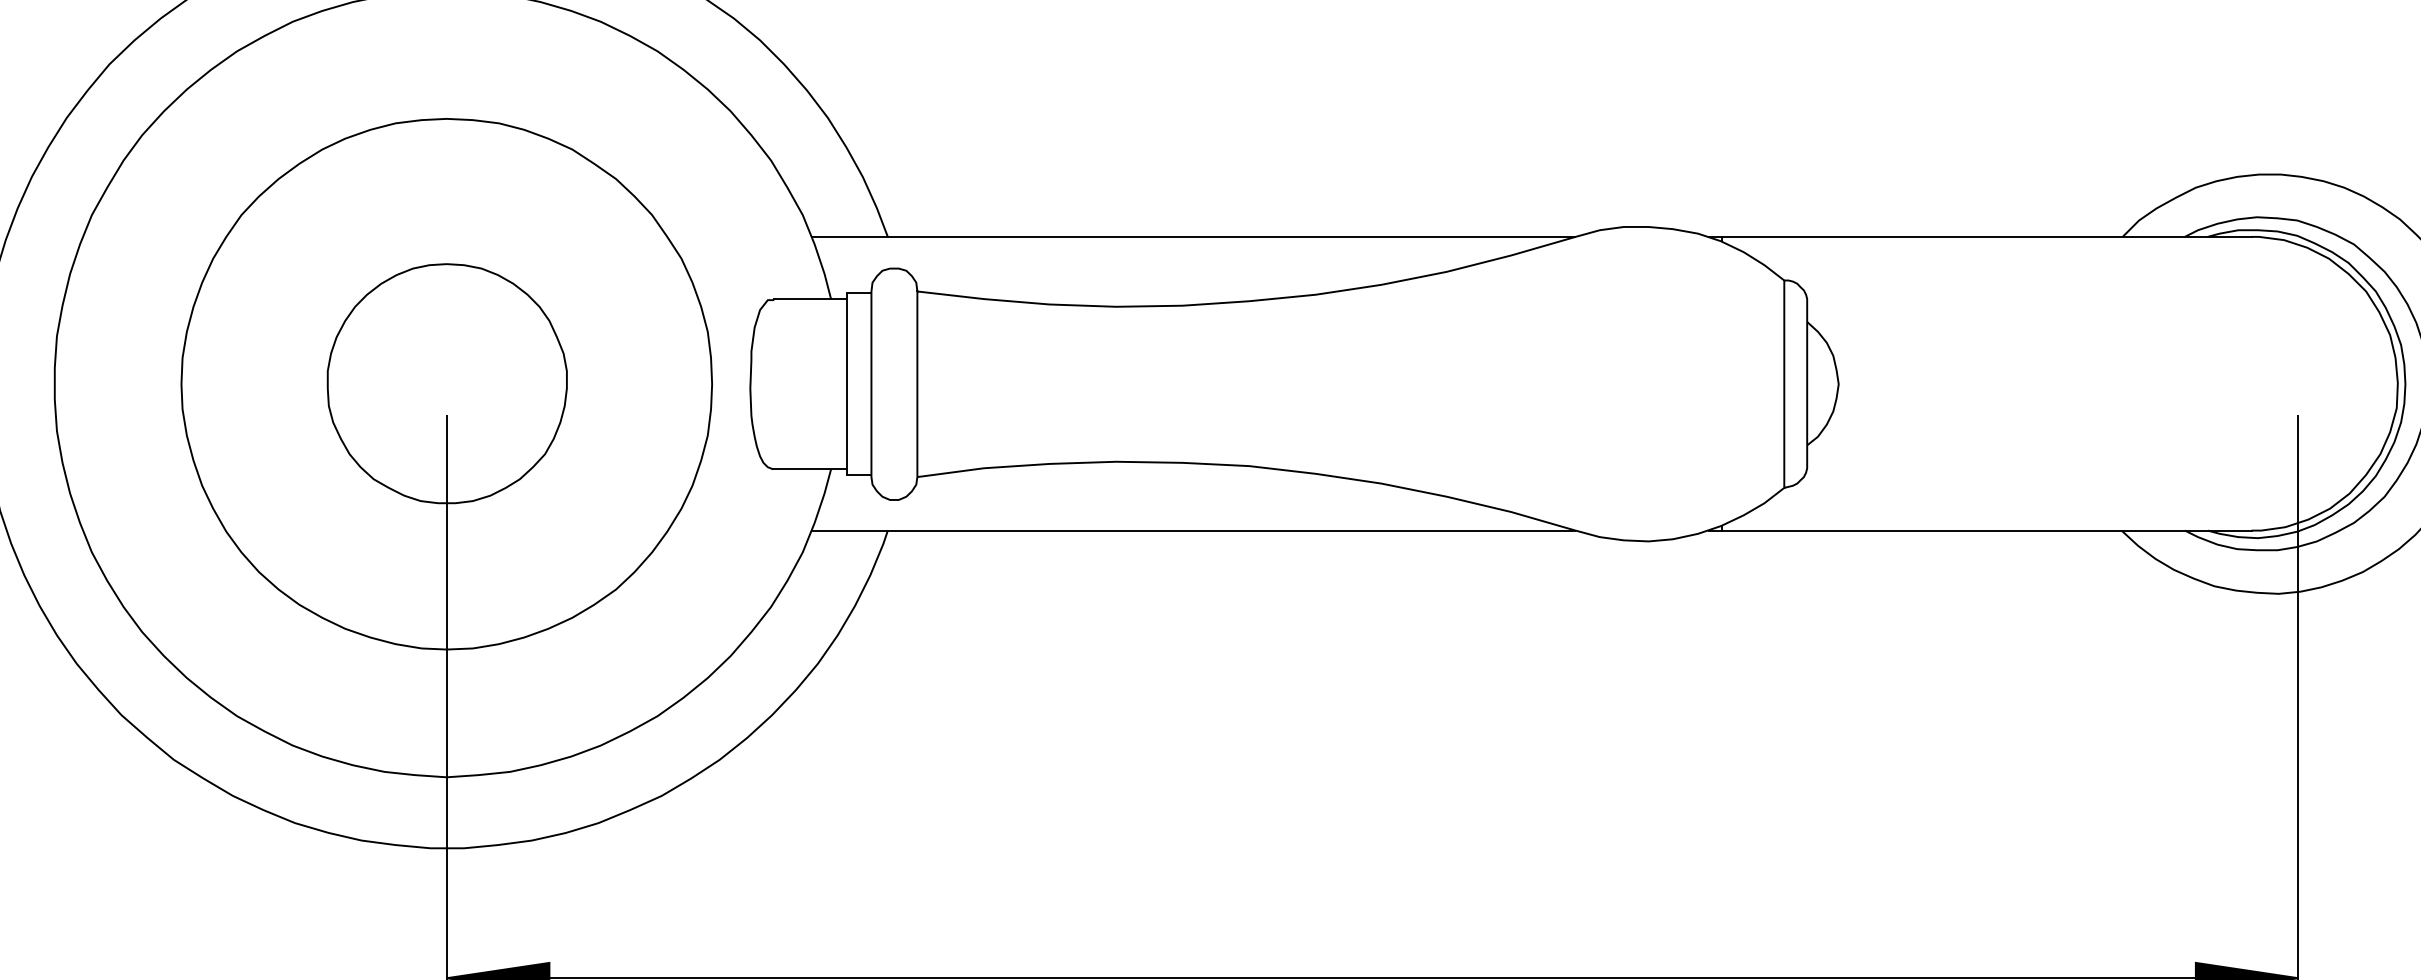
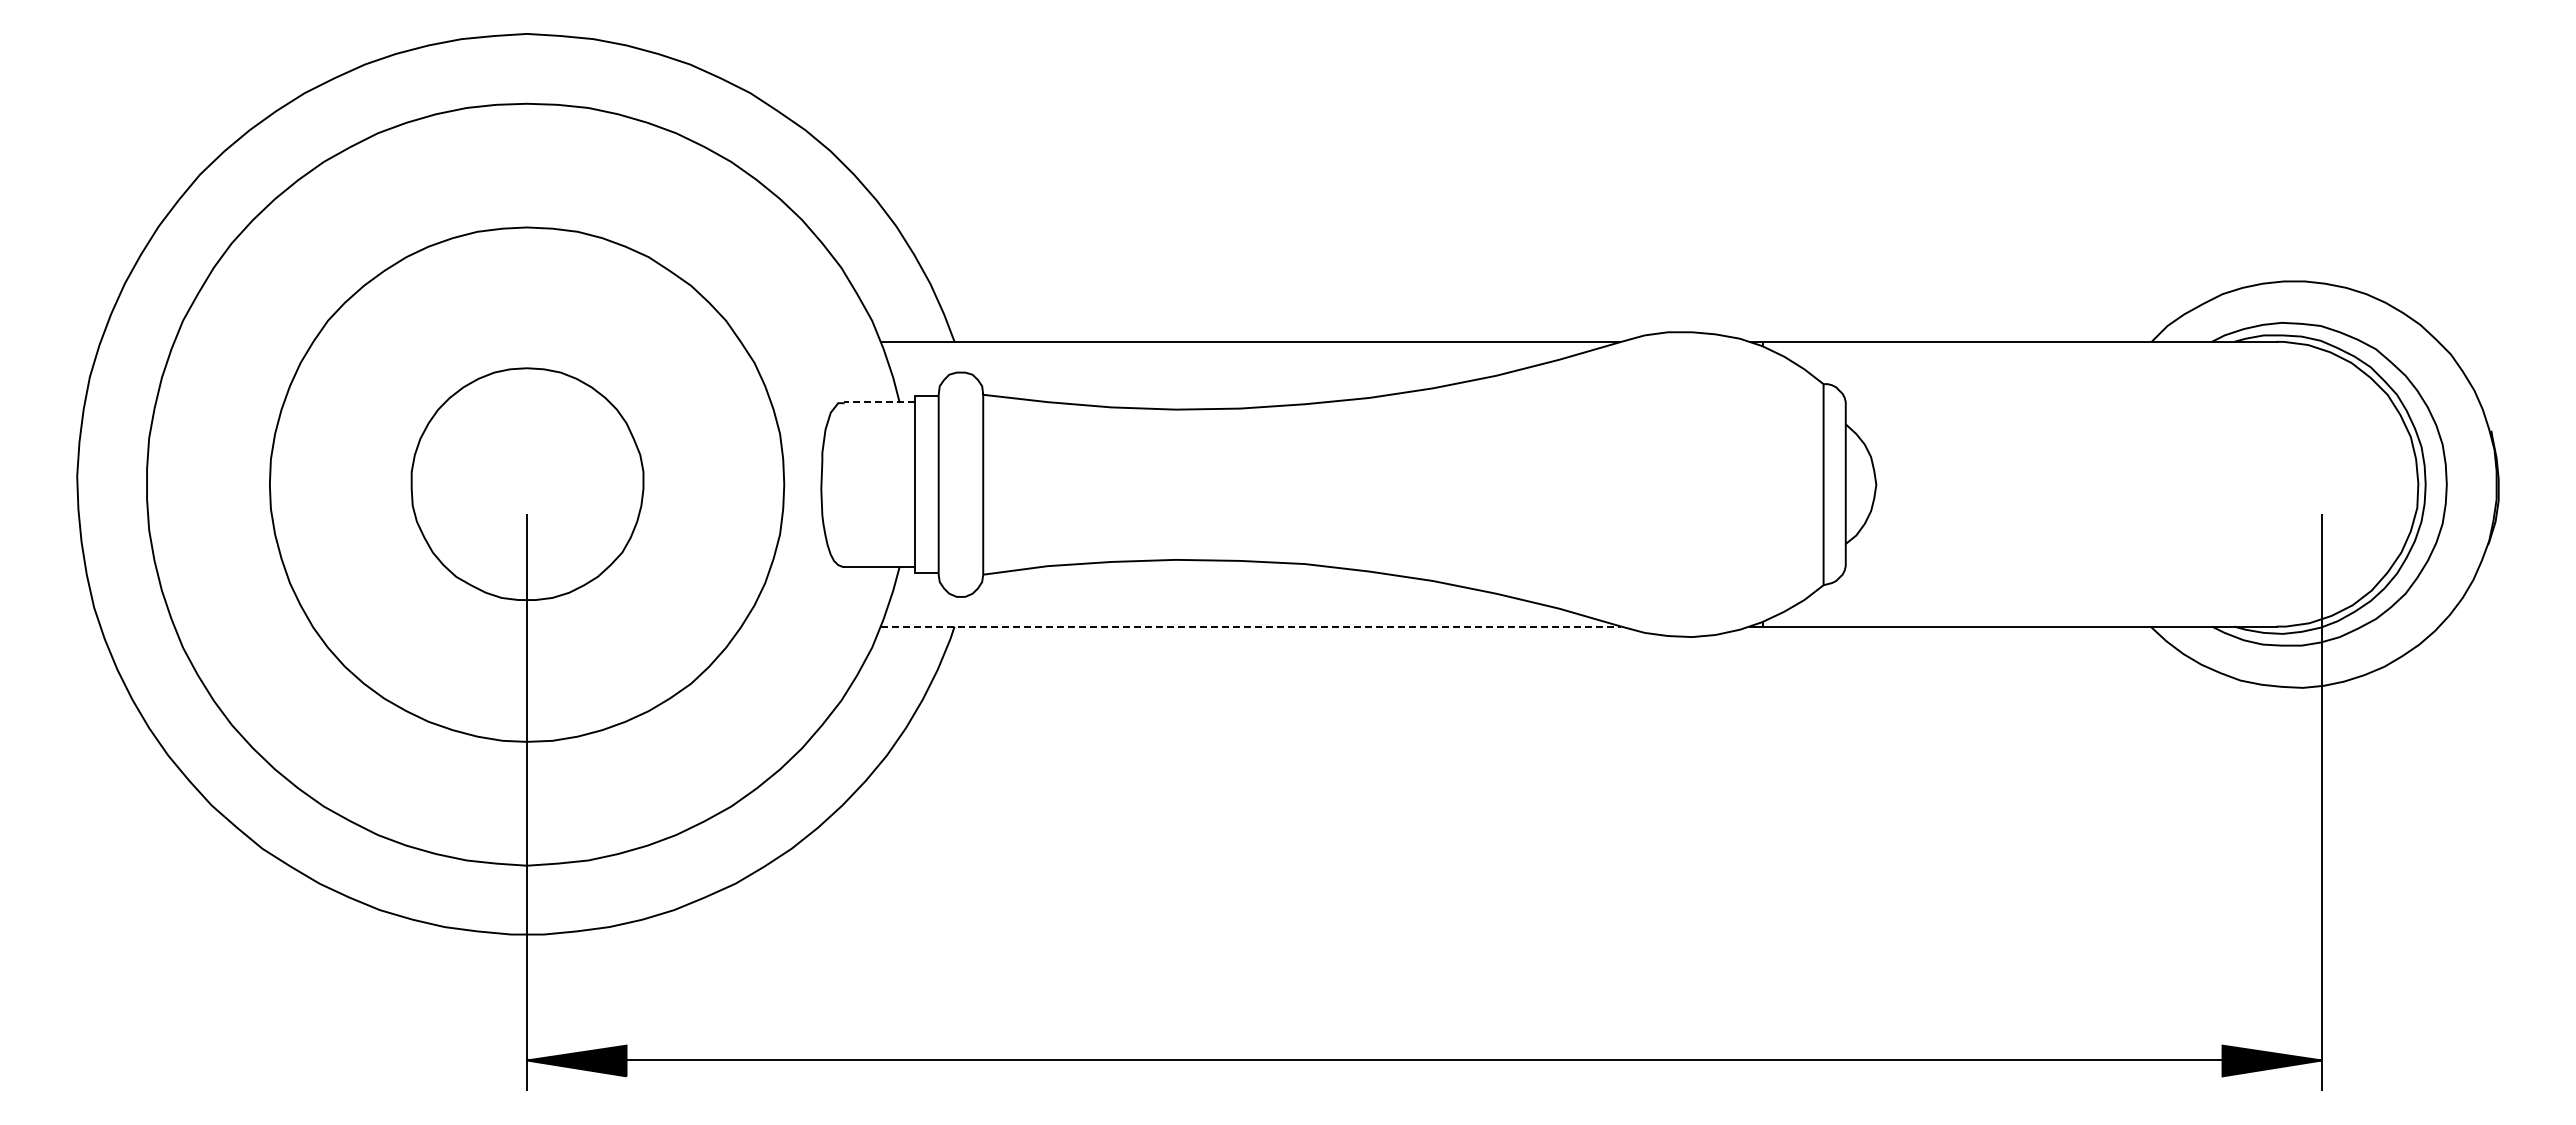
line: (810, 299) -> (879, 402), solid -> dashed
line: (1194, 530) -> (1251, 626), solid -> dashed

